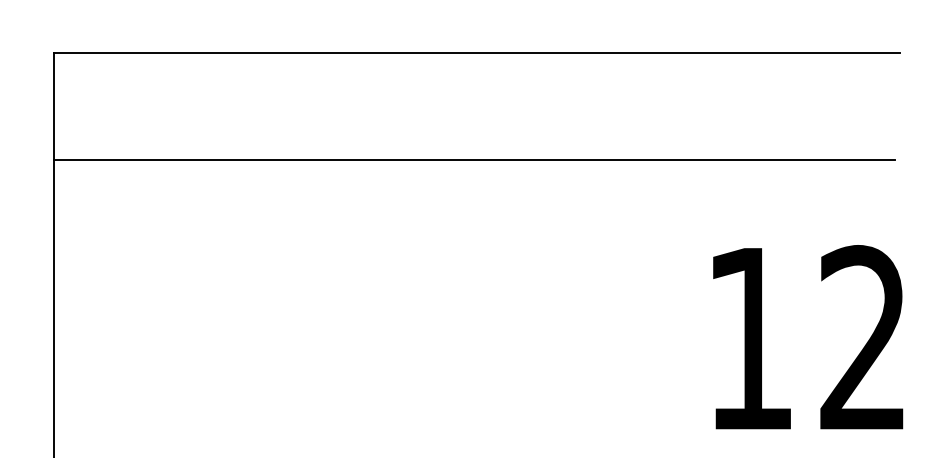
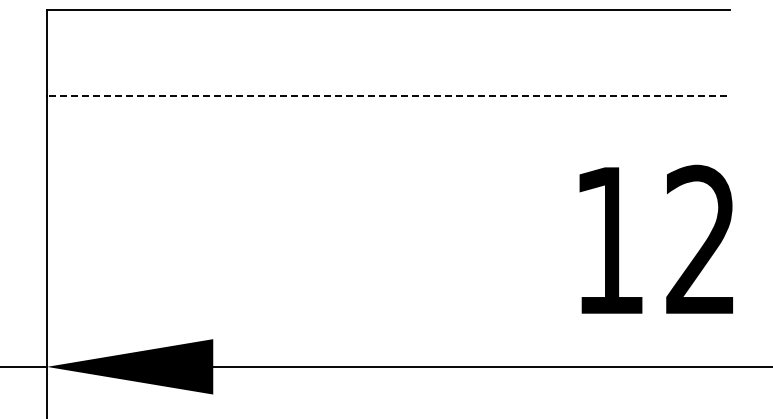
line: (474, 160) -> (386, 96), solid -> dashed

